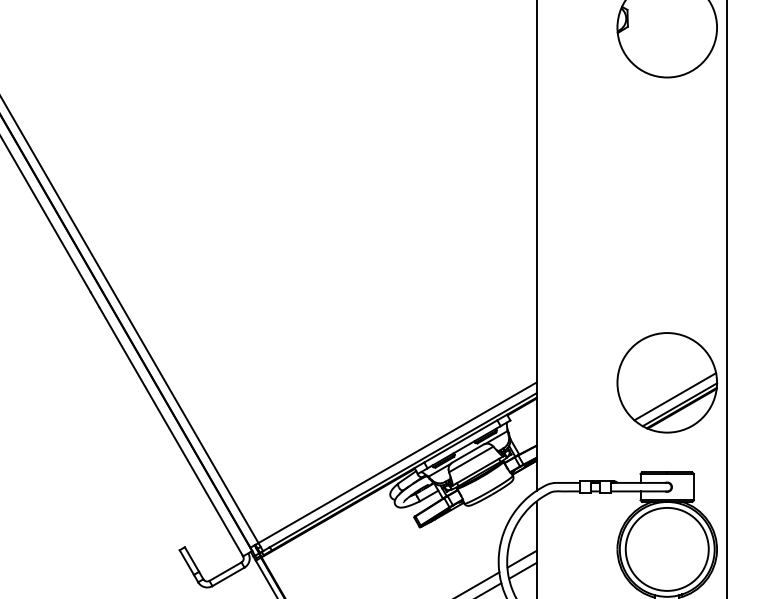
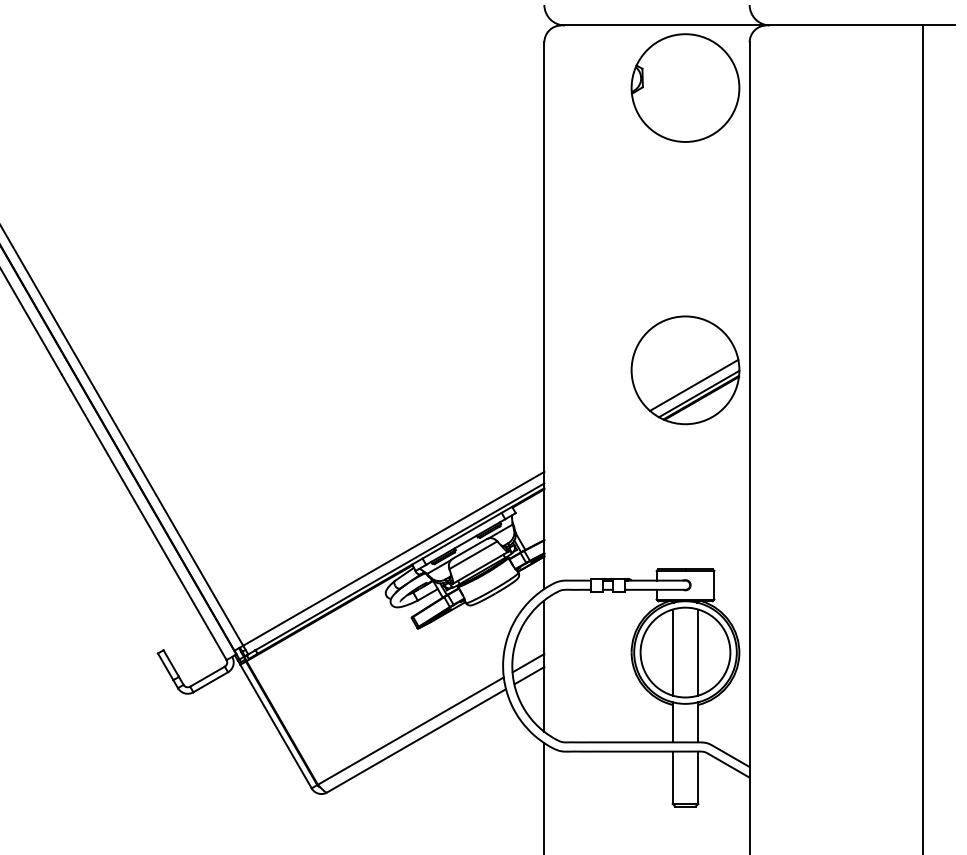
part: (667, 382) -> (685, 370), moved
line: (655, 549) -> (672, 652), added
line: (679, 549) -> (698, 652), added

